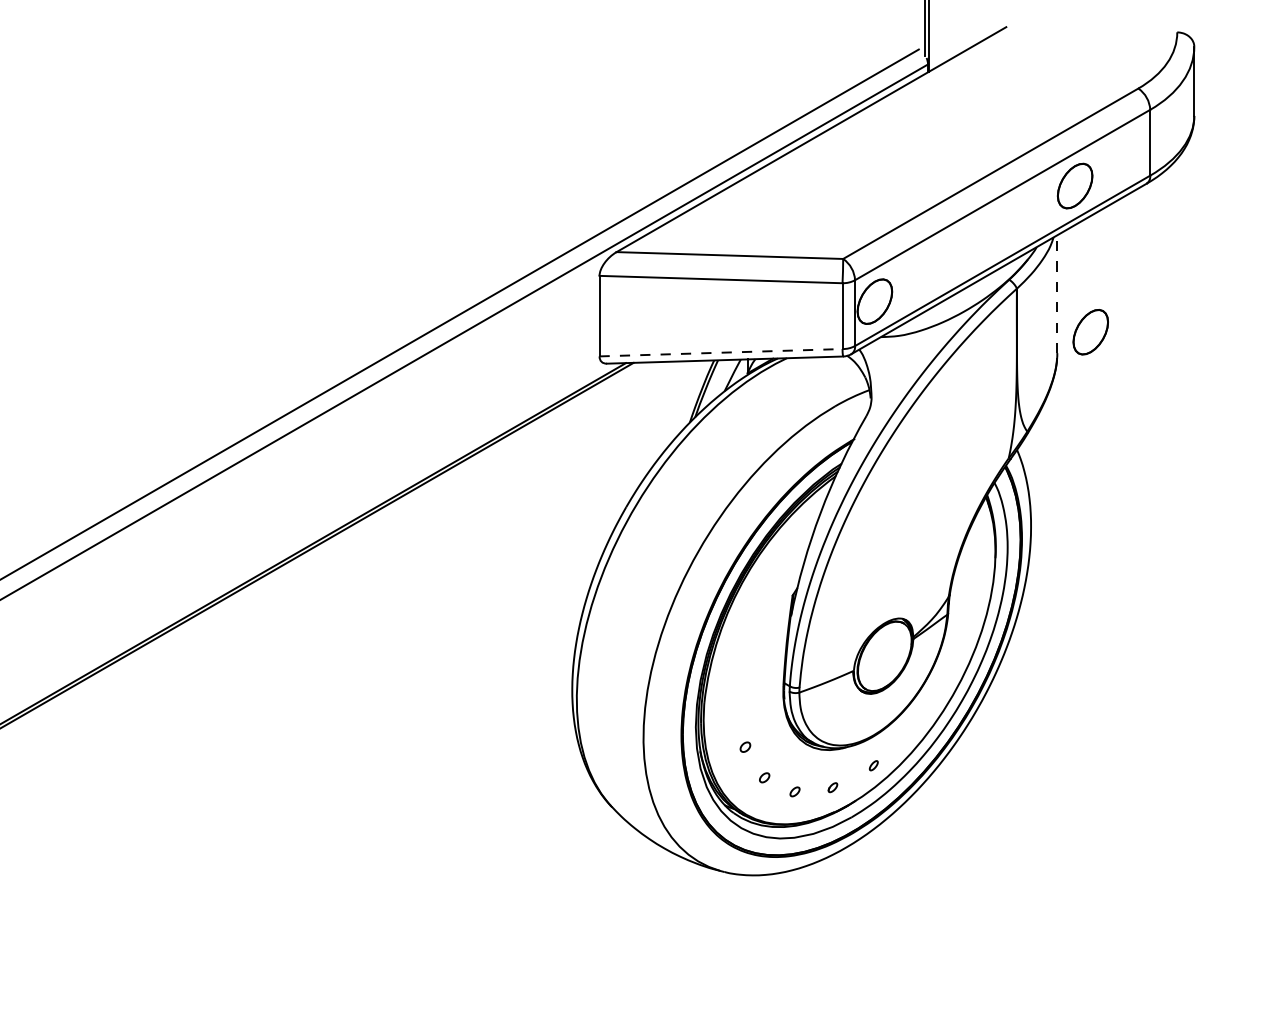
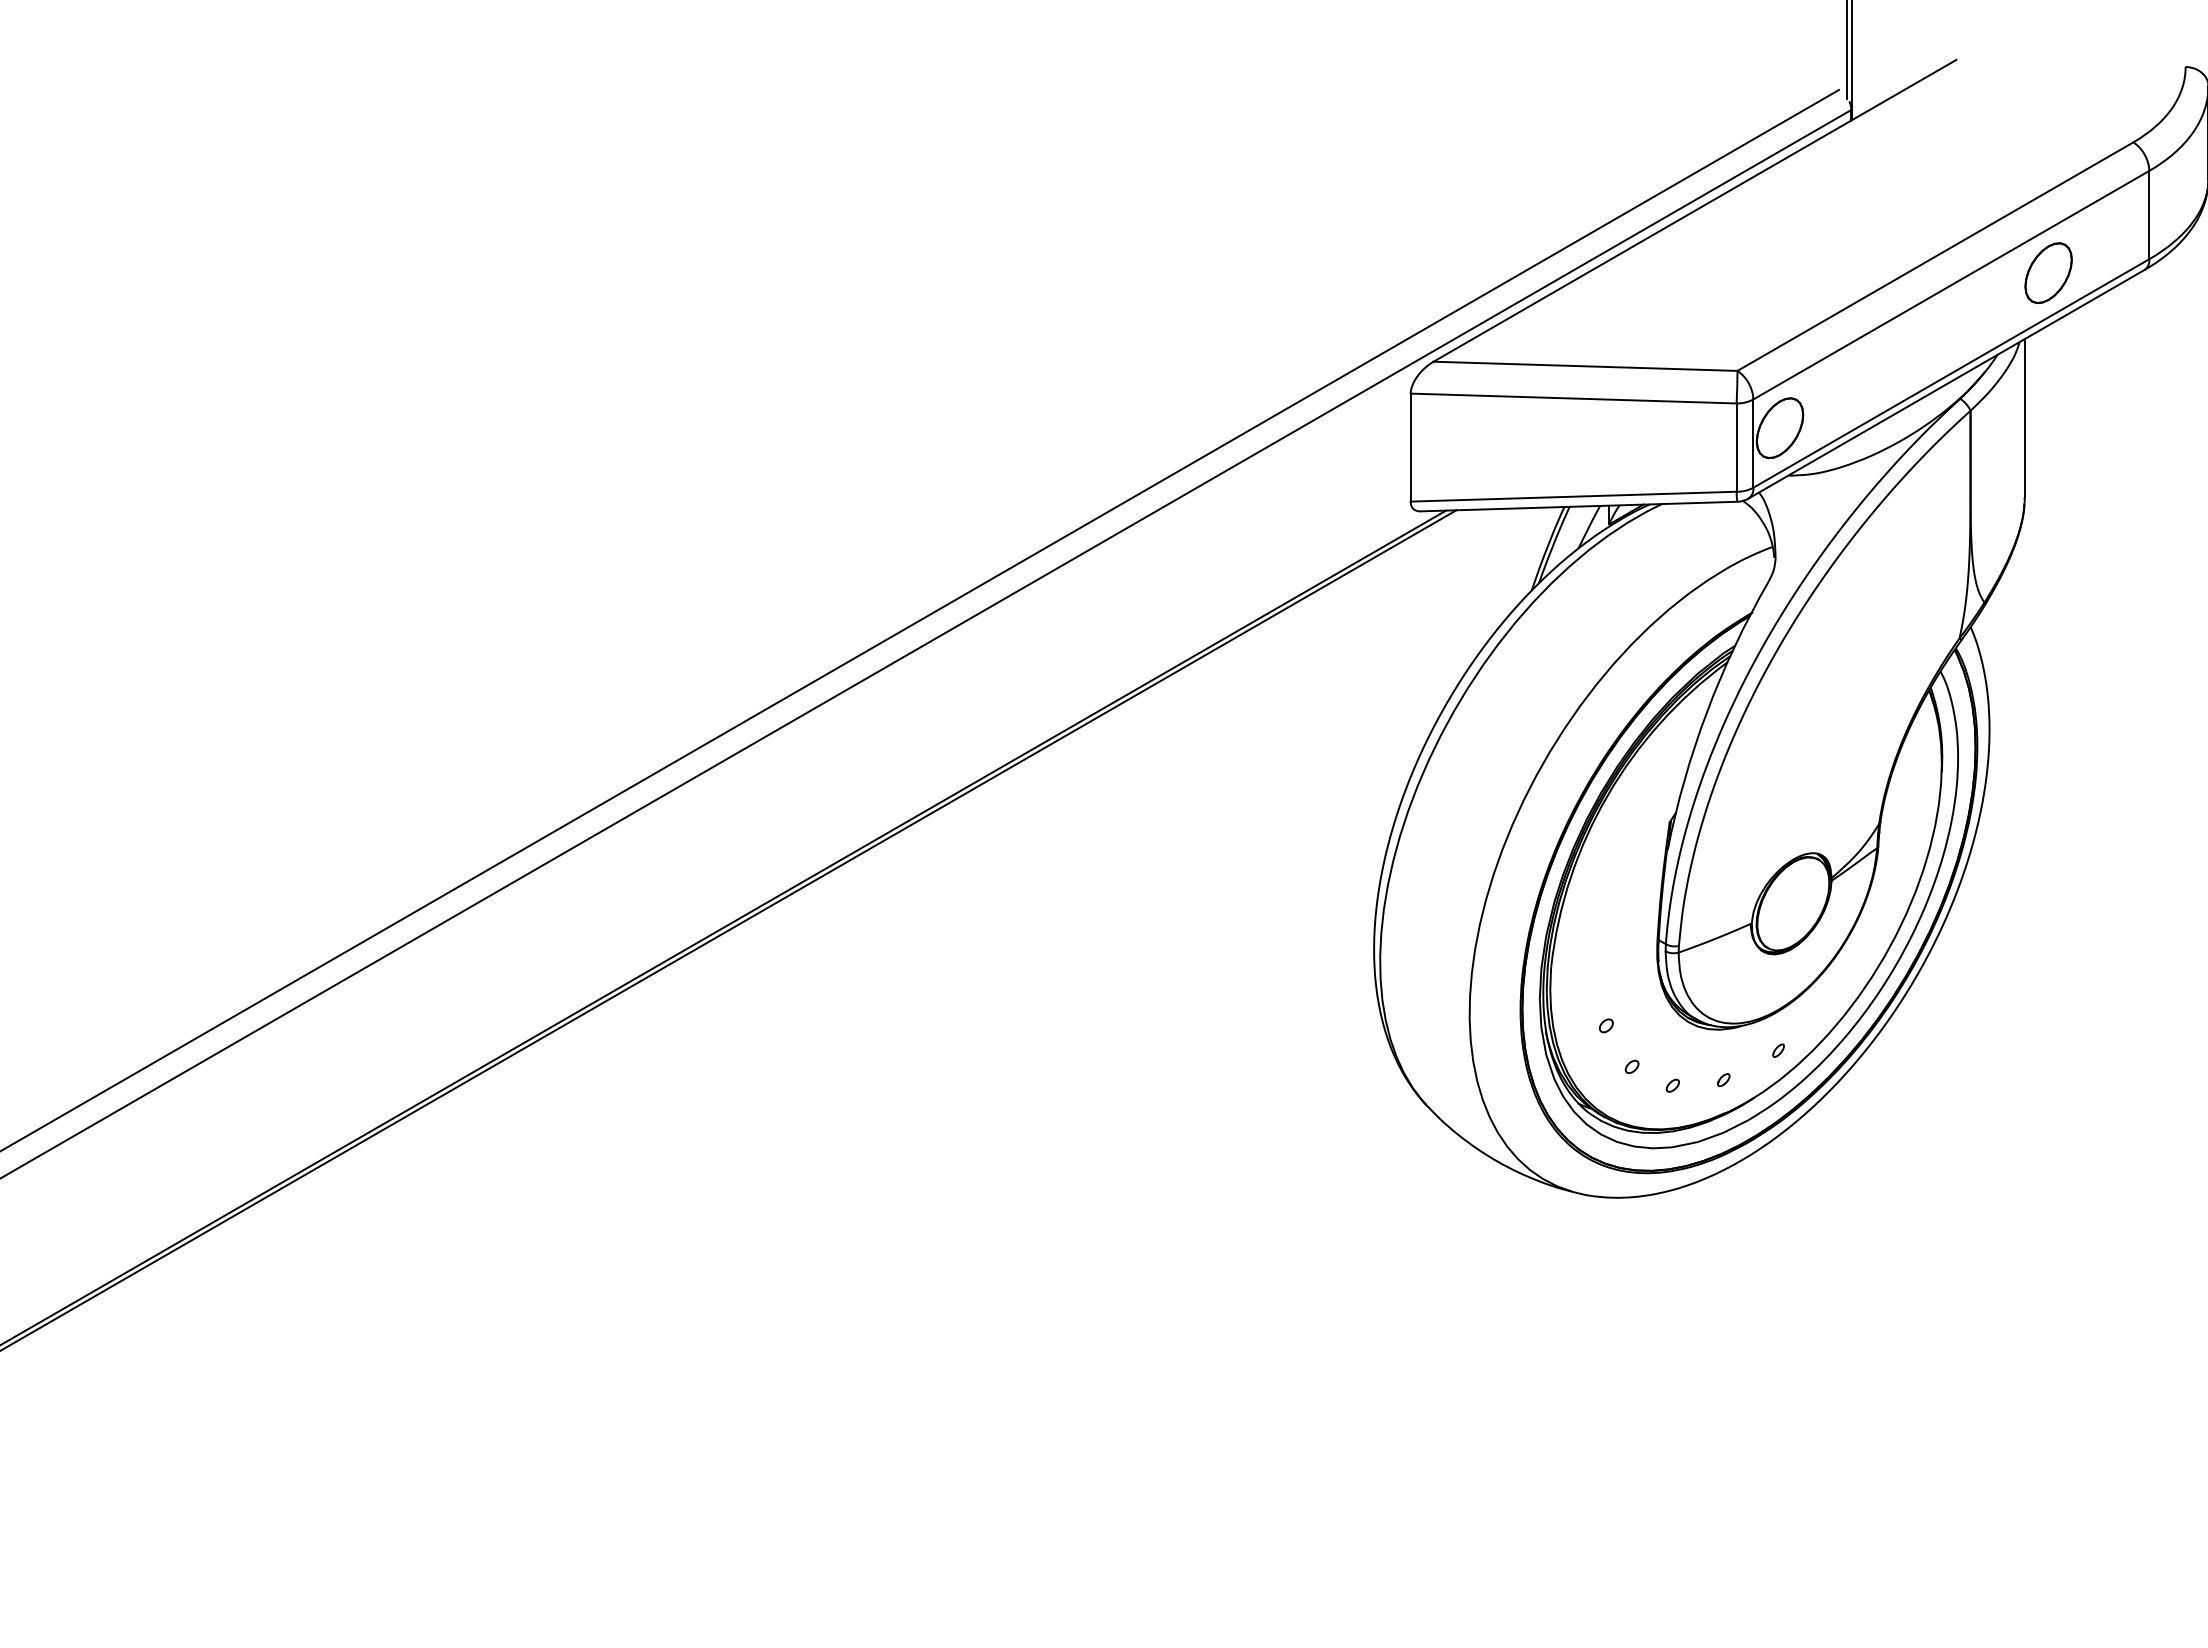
line: (1057, 293) -> (2024, 417), dashed -> solid
part: (1090, 331) -> (2069, 468), removed
line: (721, 352) -> (1574, 496), dashed -> solid

